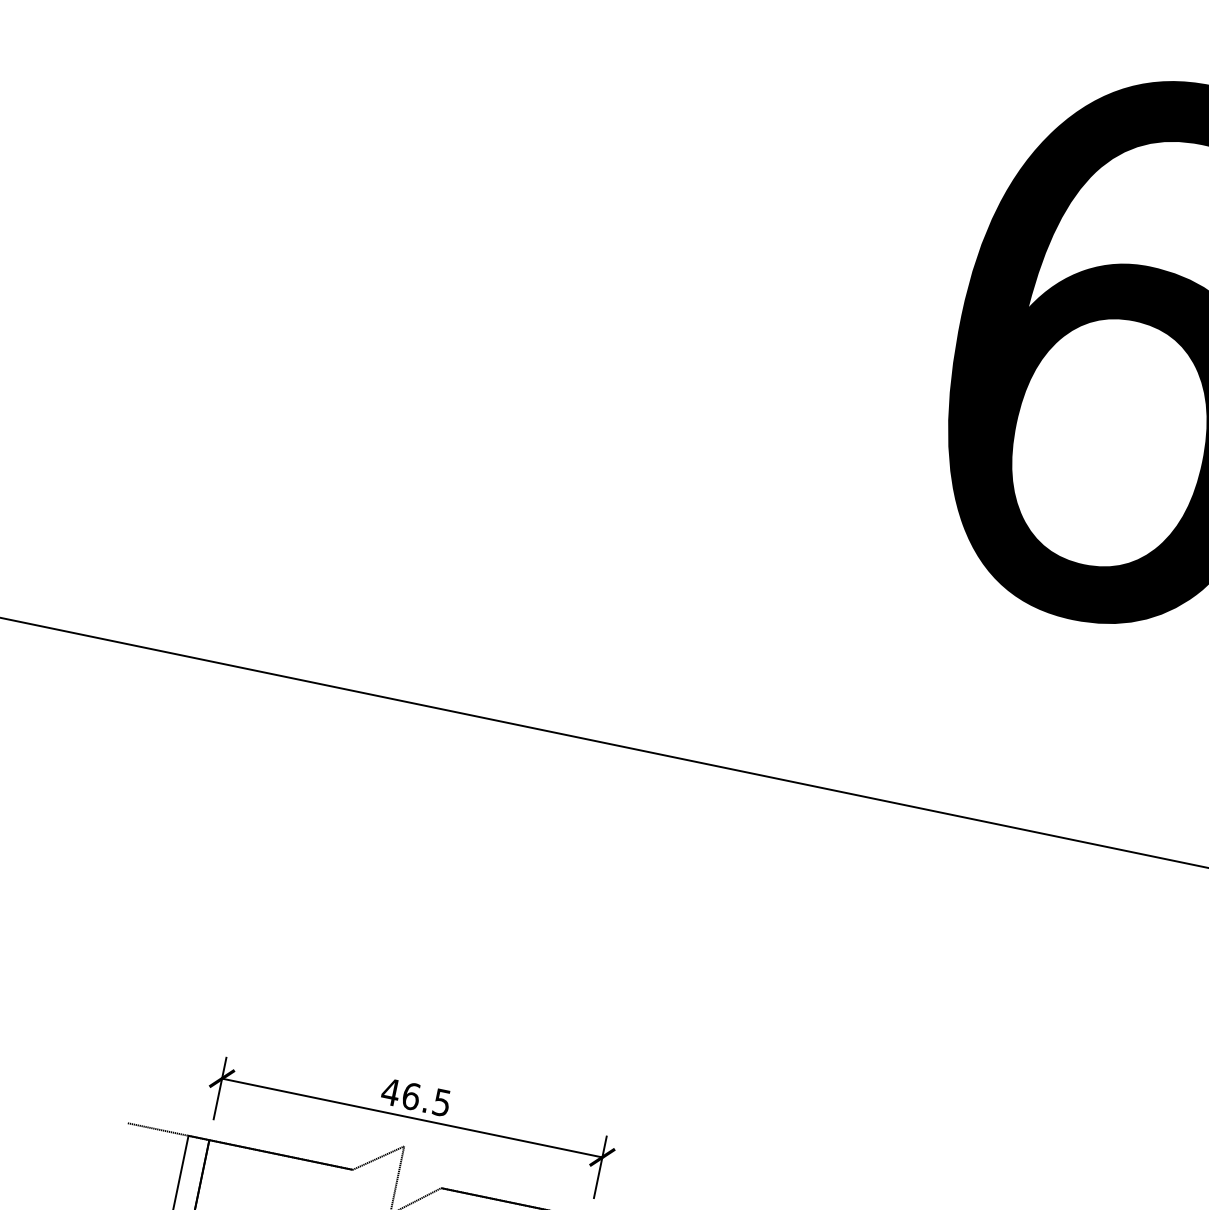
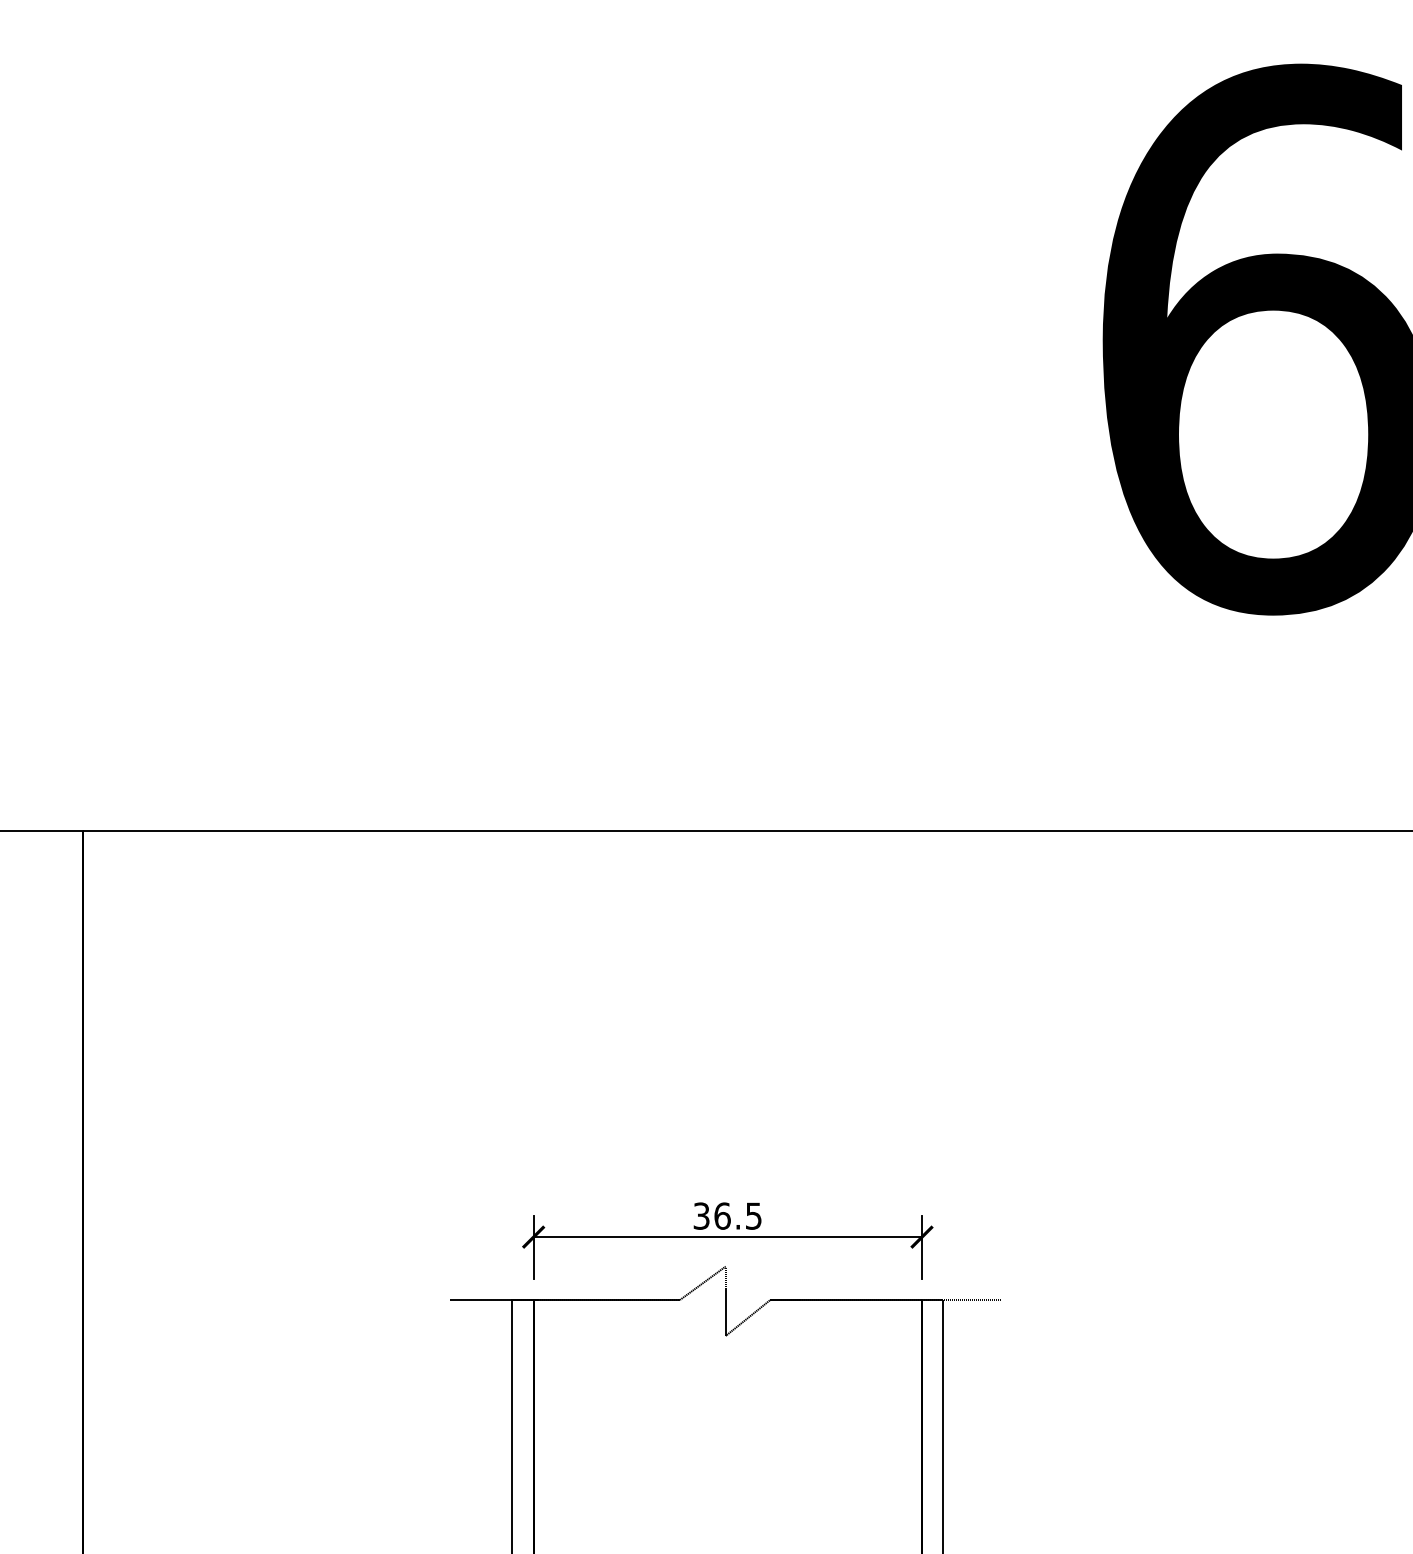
text: (390, 1091) -> (701, 1215), 46.5 -> 36.5

